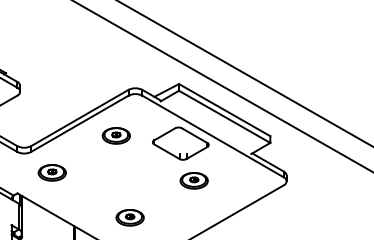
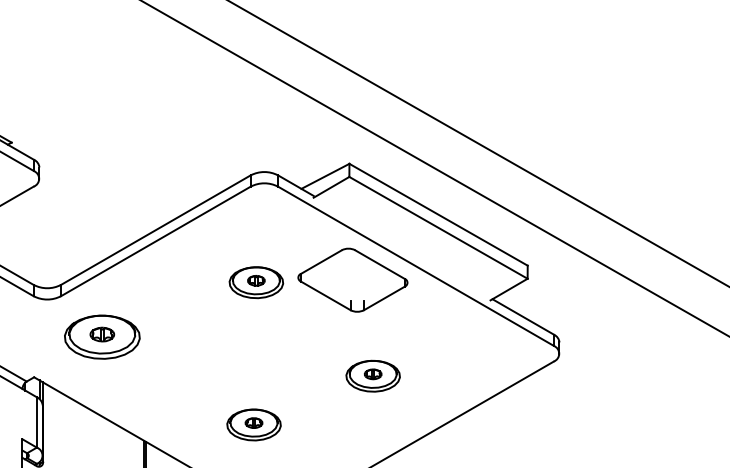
part: (115, 135) -> (254, 281), moved
part: (51, 172) -> (100, 336), size x1.4
part: (193, 180) -> (371, 375), moved

